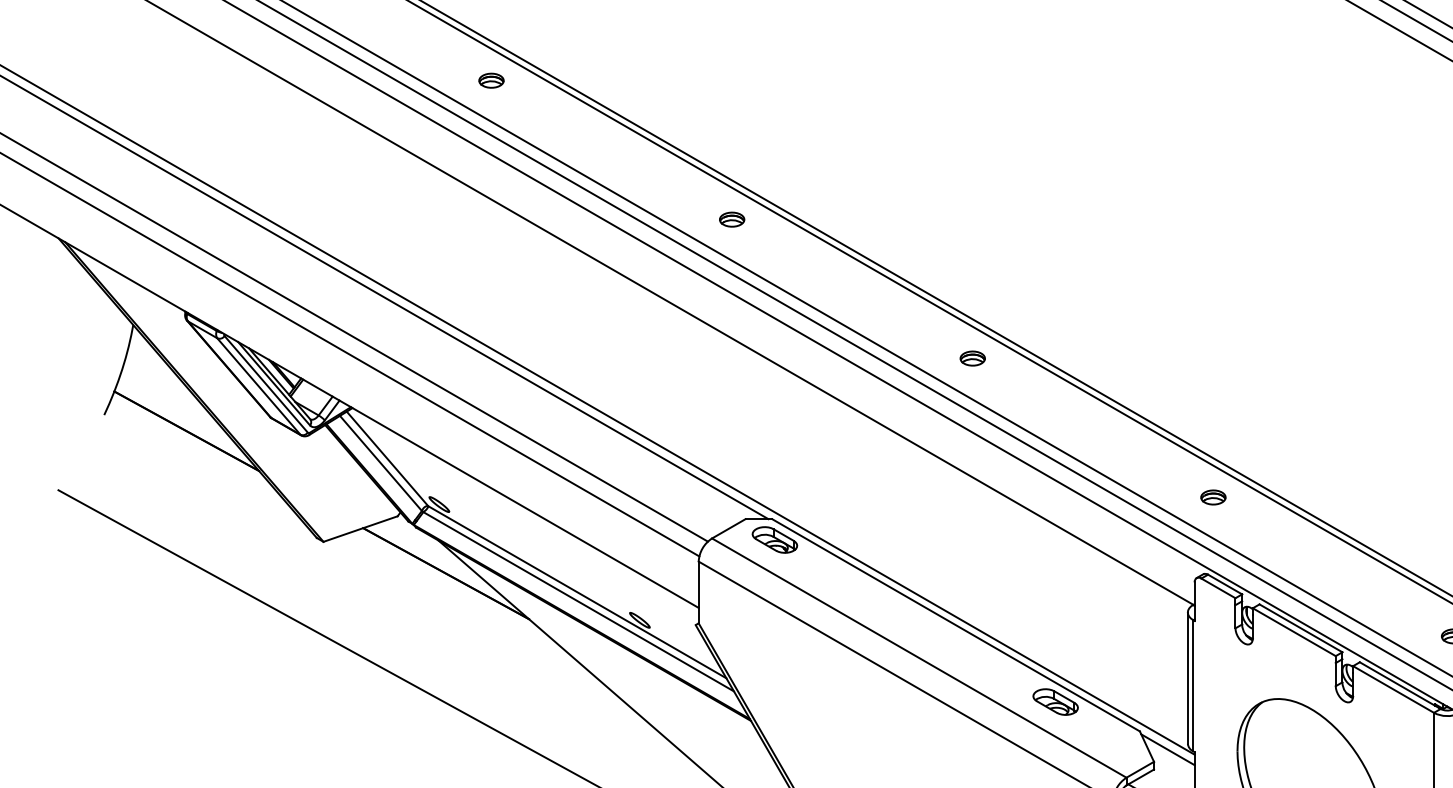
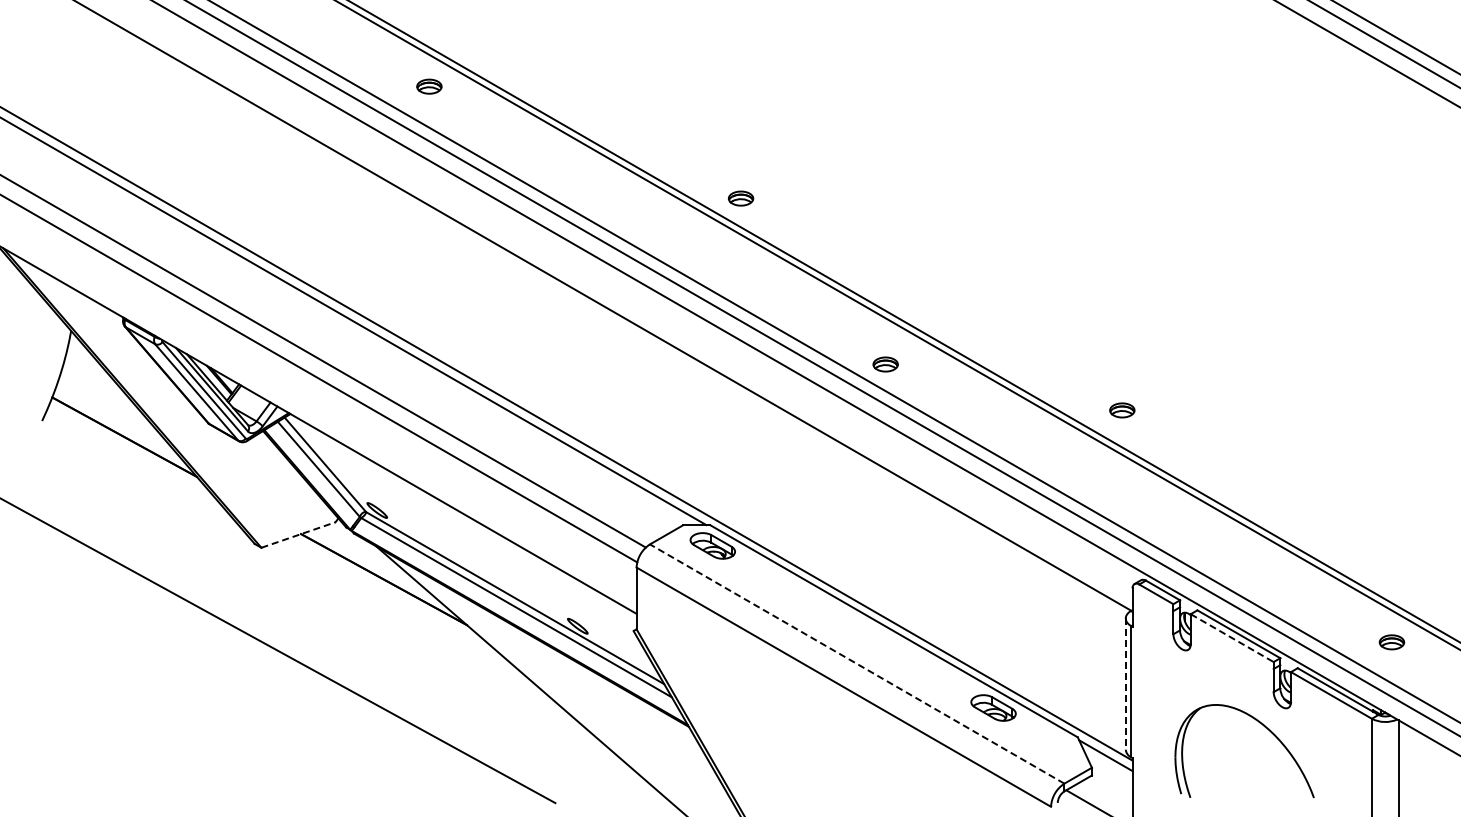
part: (732, 219) -> (741, 198), moved
part: (972, 358) -> (885, 364), moved
part: (1213, 497) -> (1122, 410), moved
line: (360, 528) -> (298, 534), solid -> dashed
line: (1294, 632) -> (1232, 638), solid -> dashed
line: (918, 657) -> (856, 663), solid -> dashed
line: (1187, 678) -> (1125, 684), solid -> dashed

